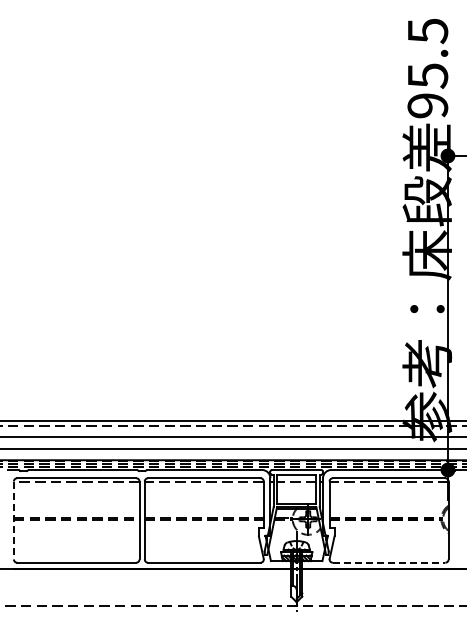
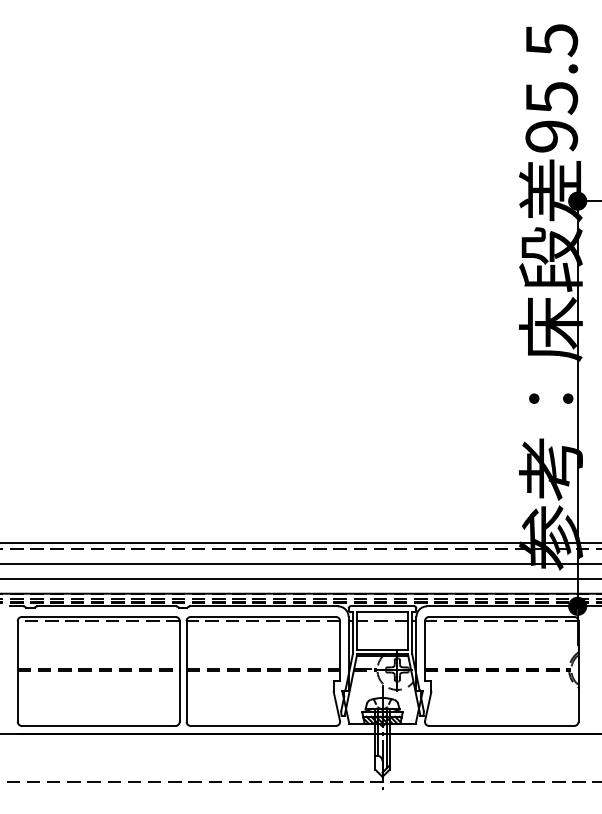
line: (13, 520) -> (17, 671), dashed -> solid
line: (389, 562) -> (502, 725), dashed -> solid

